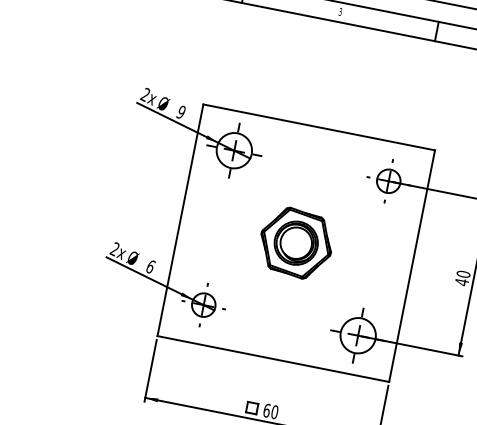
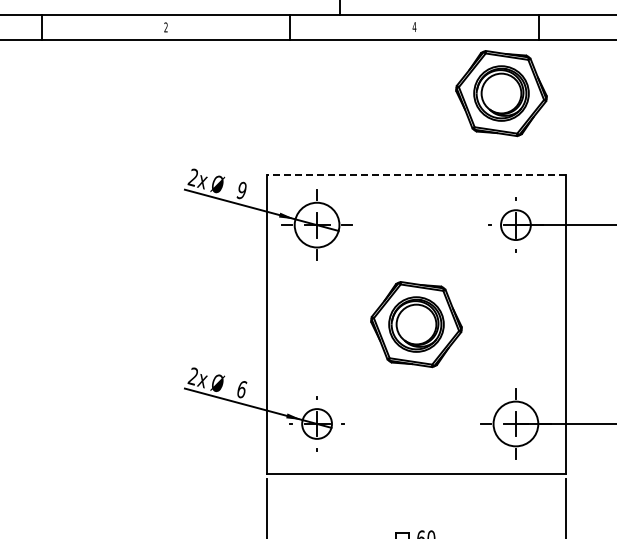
text: (340, 12) -> (414, 27), 3 -> 4
part: (397, 76) -> (501, 93), added
line: (319, 127) -> (416, 175), solid -> dashed

